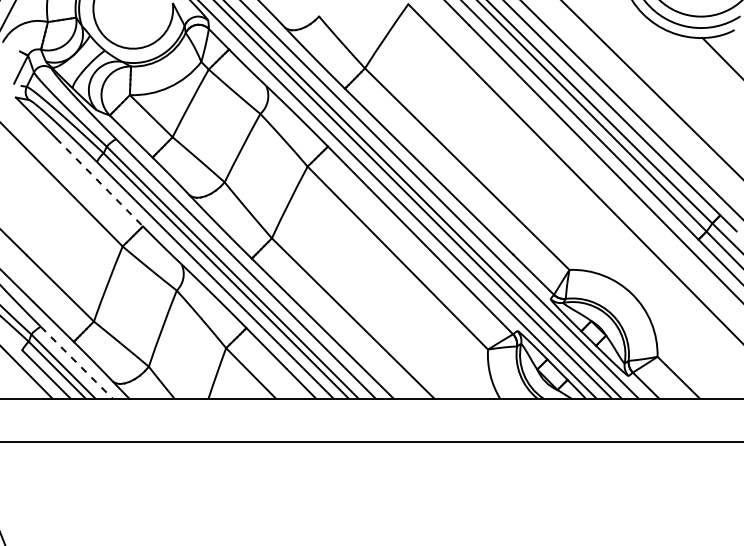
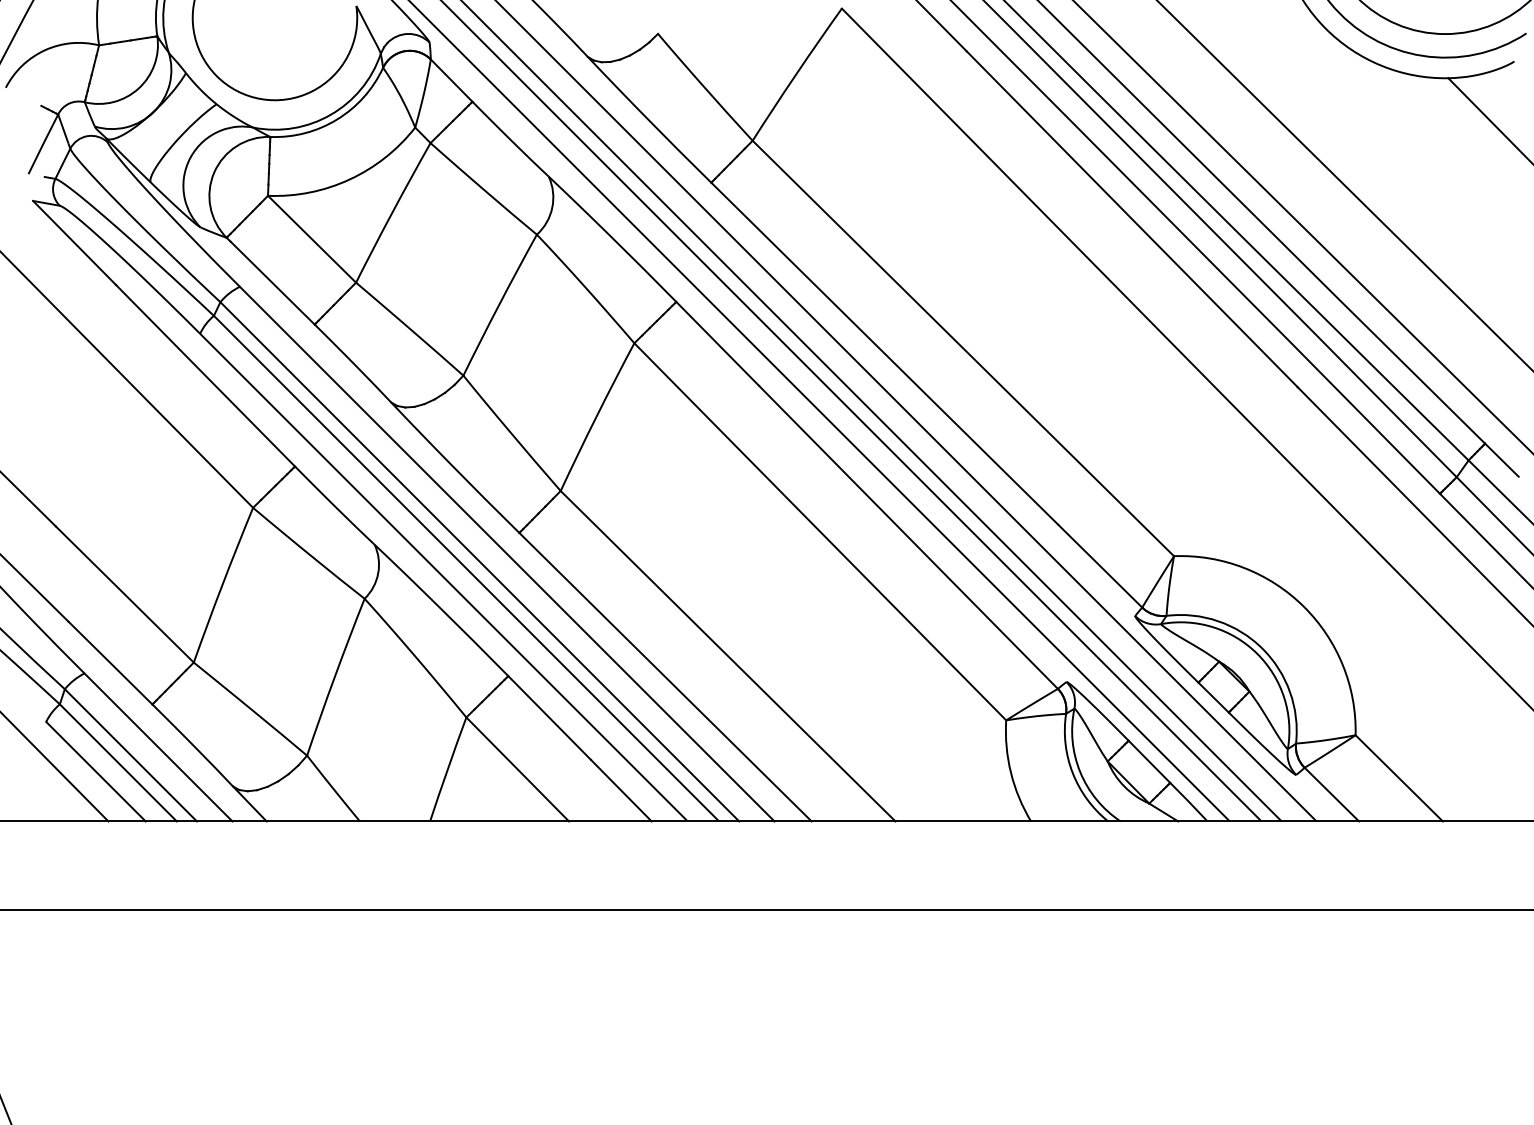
line: (99, 182) -> (205, 375), dashed -> solid
line: (76, 362) -> (157, 746), dashed -> solid

